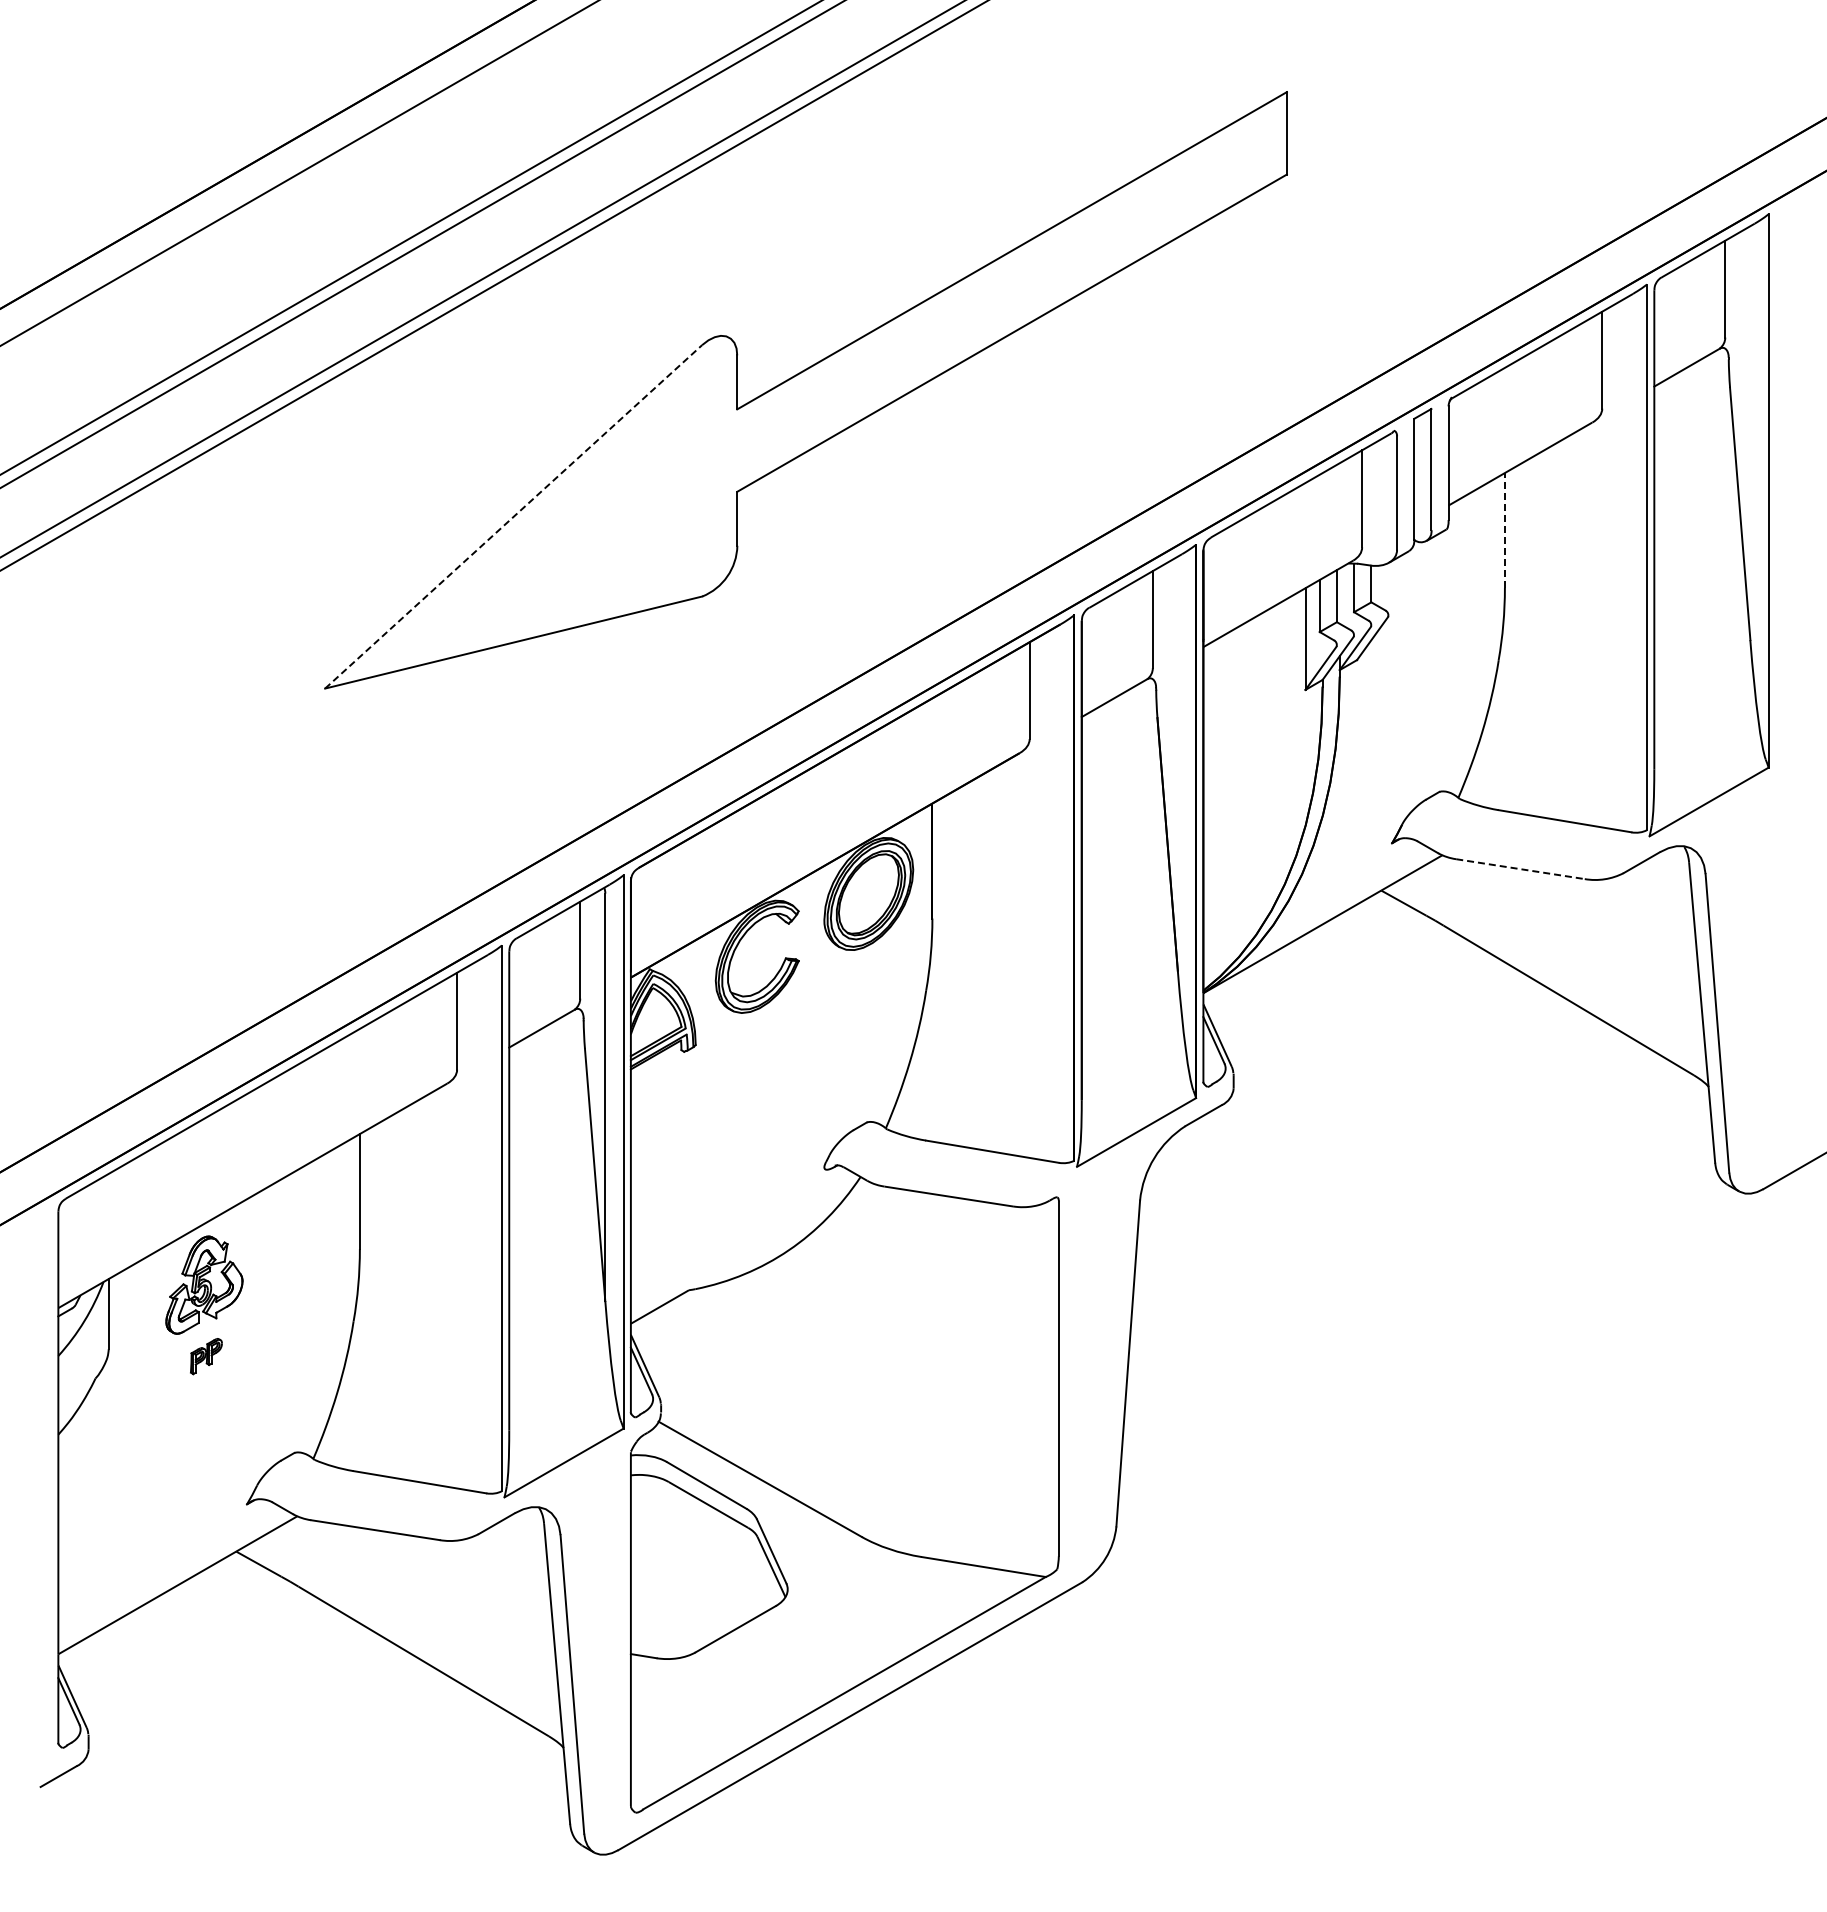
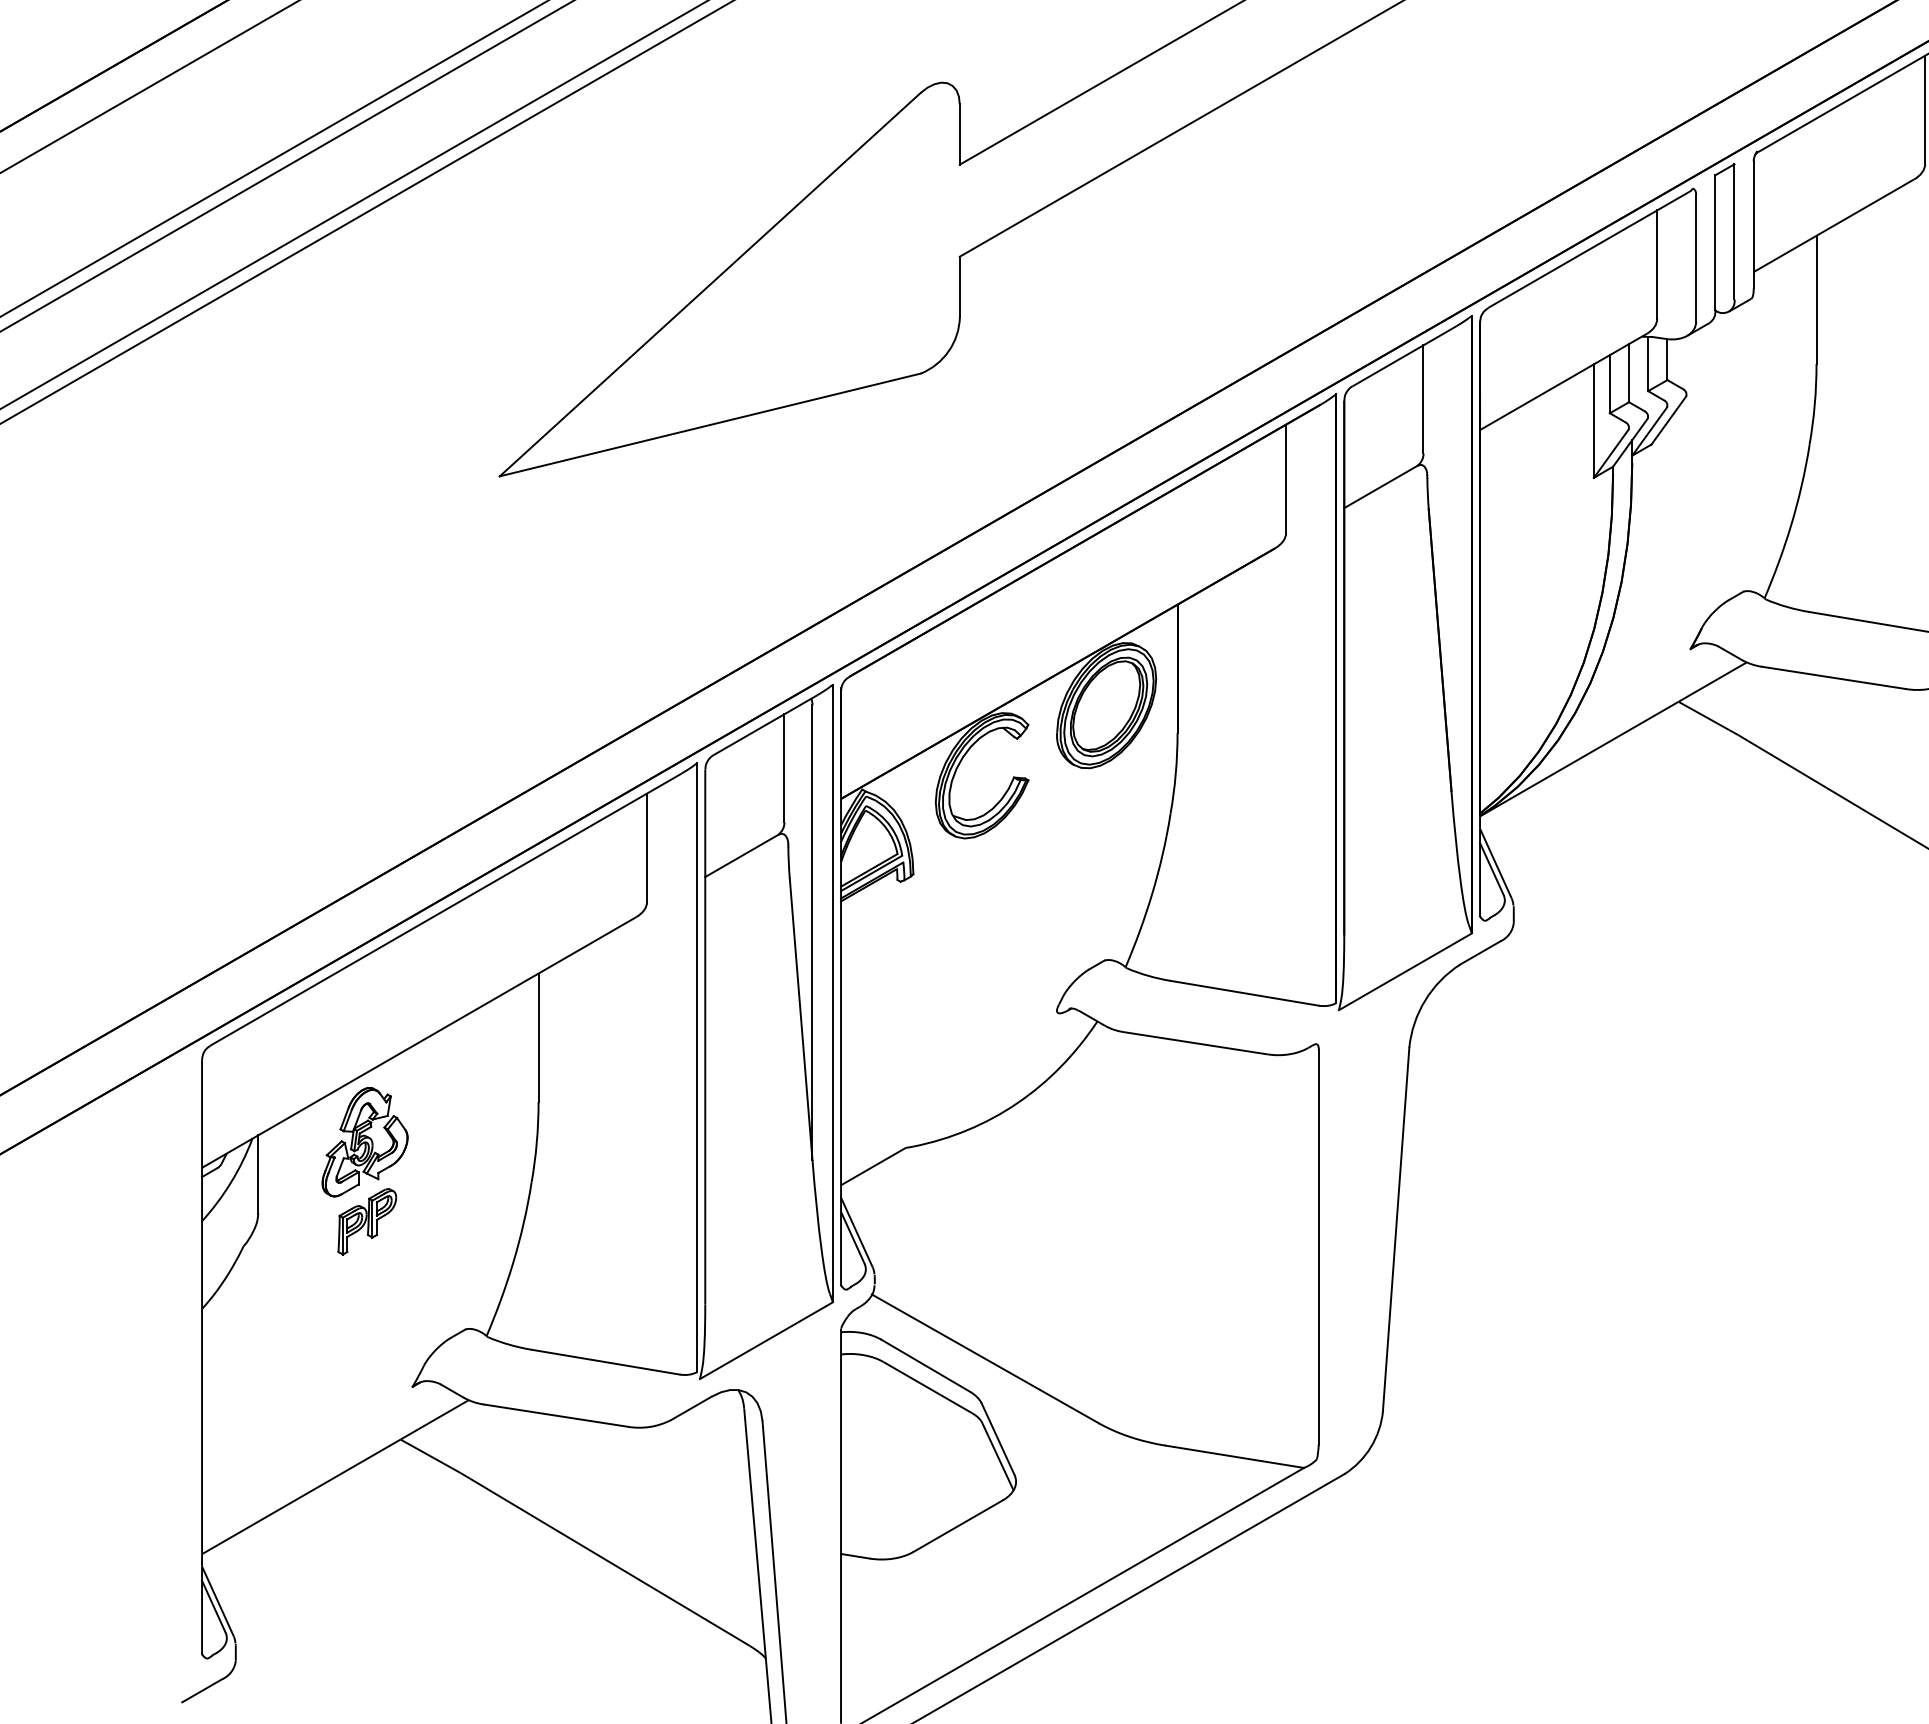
line: (514, 516) -> (711, 284), dashed -> solid
line: (1504, 530) -> (1816, 299), dashed -> solid
line: (1520, 869) -> (1833, 678), dashed -> solid
part: (206, 1356) -> (367, 1221), size x1.67

